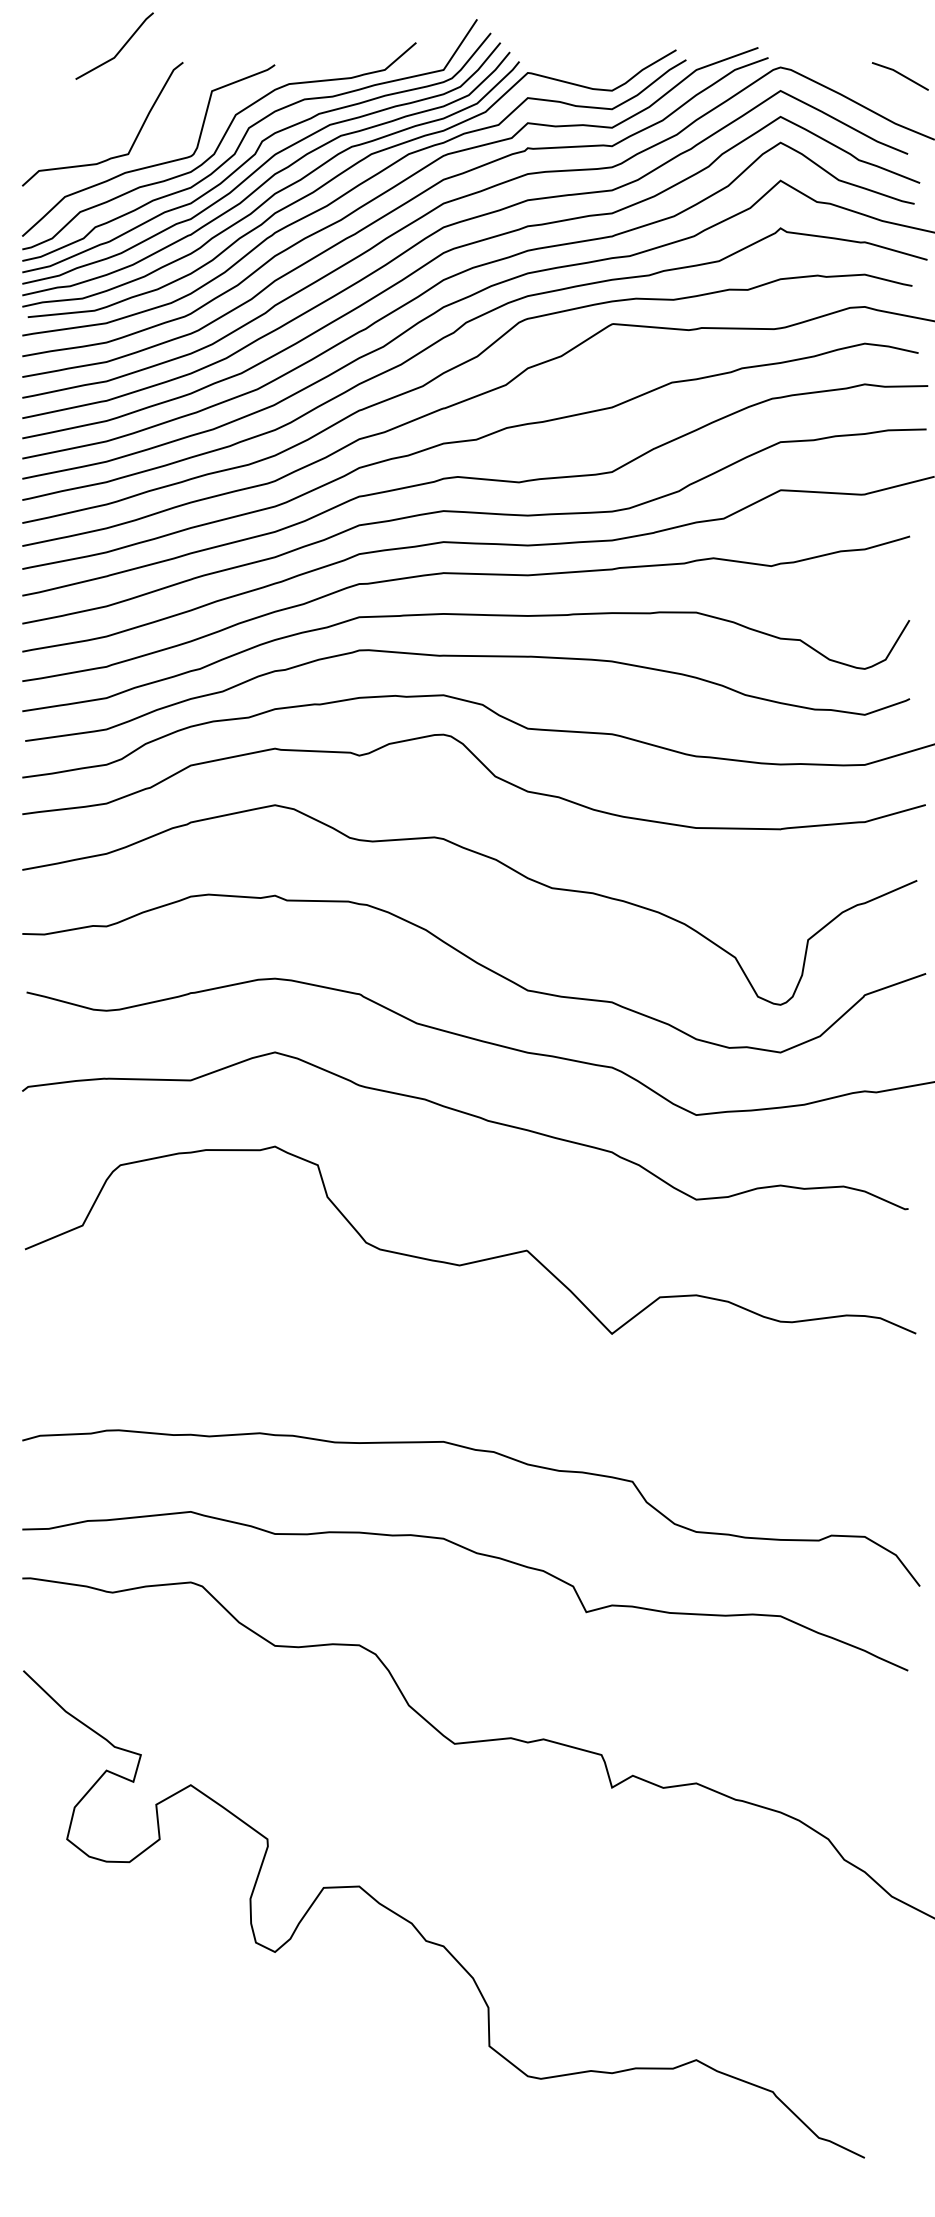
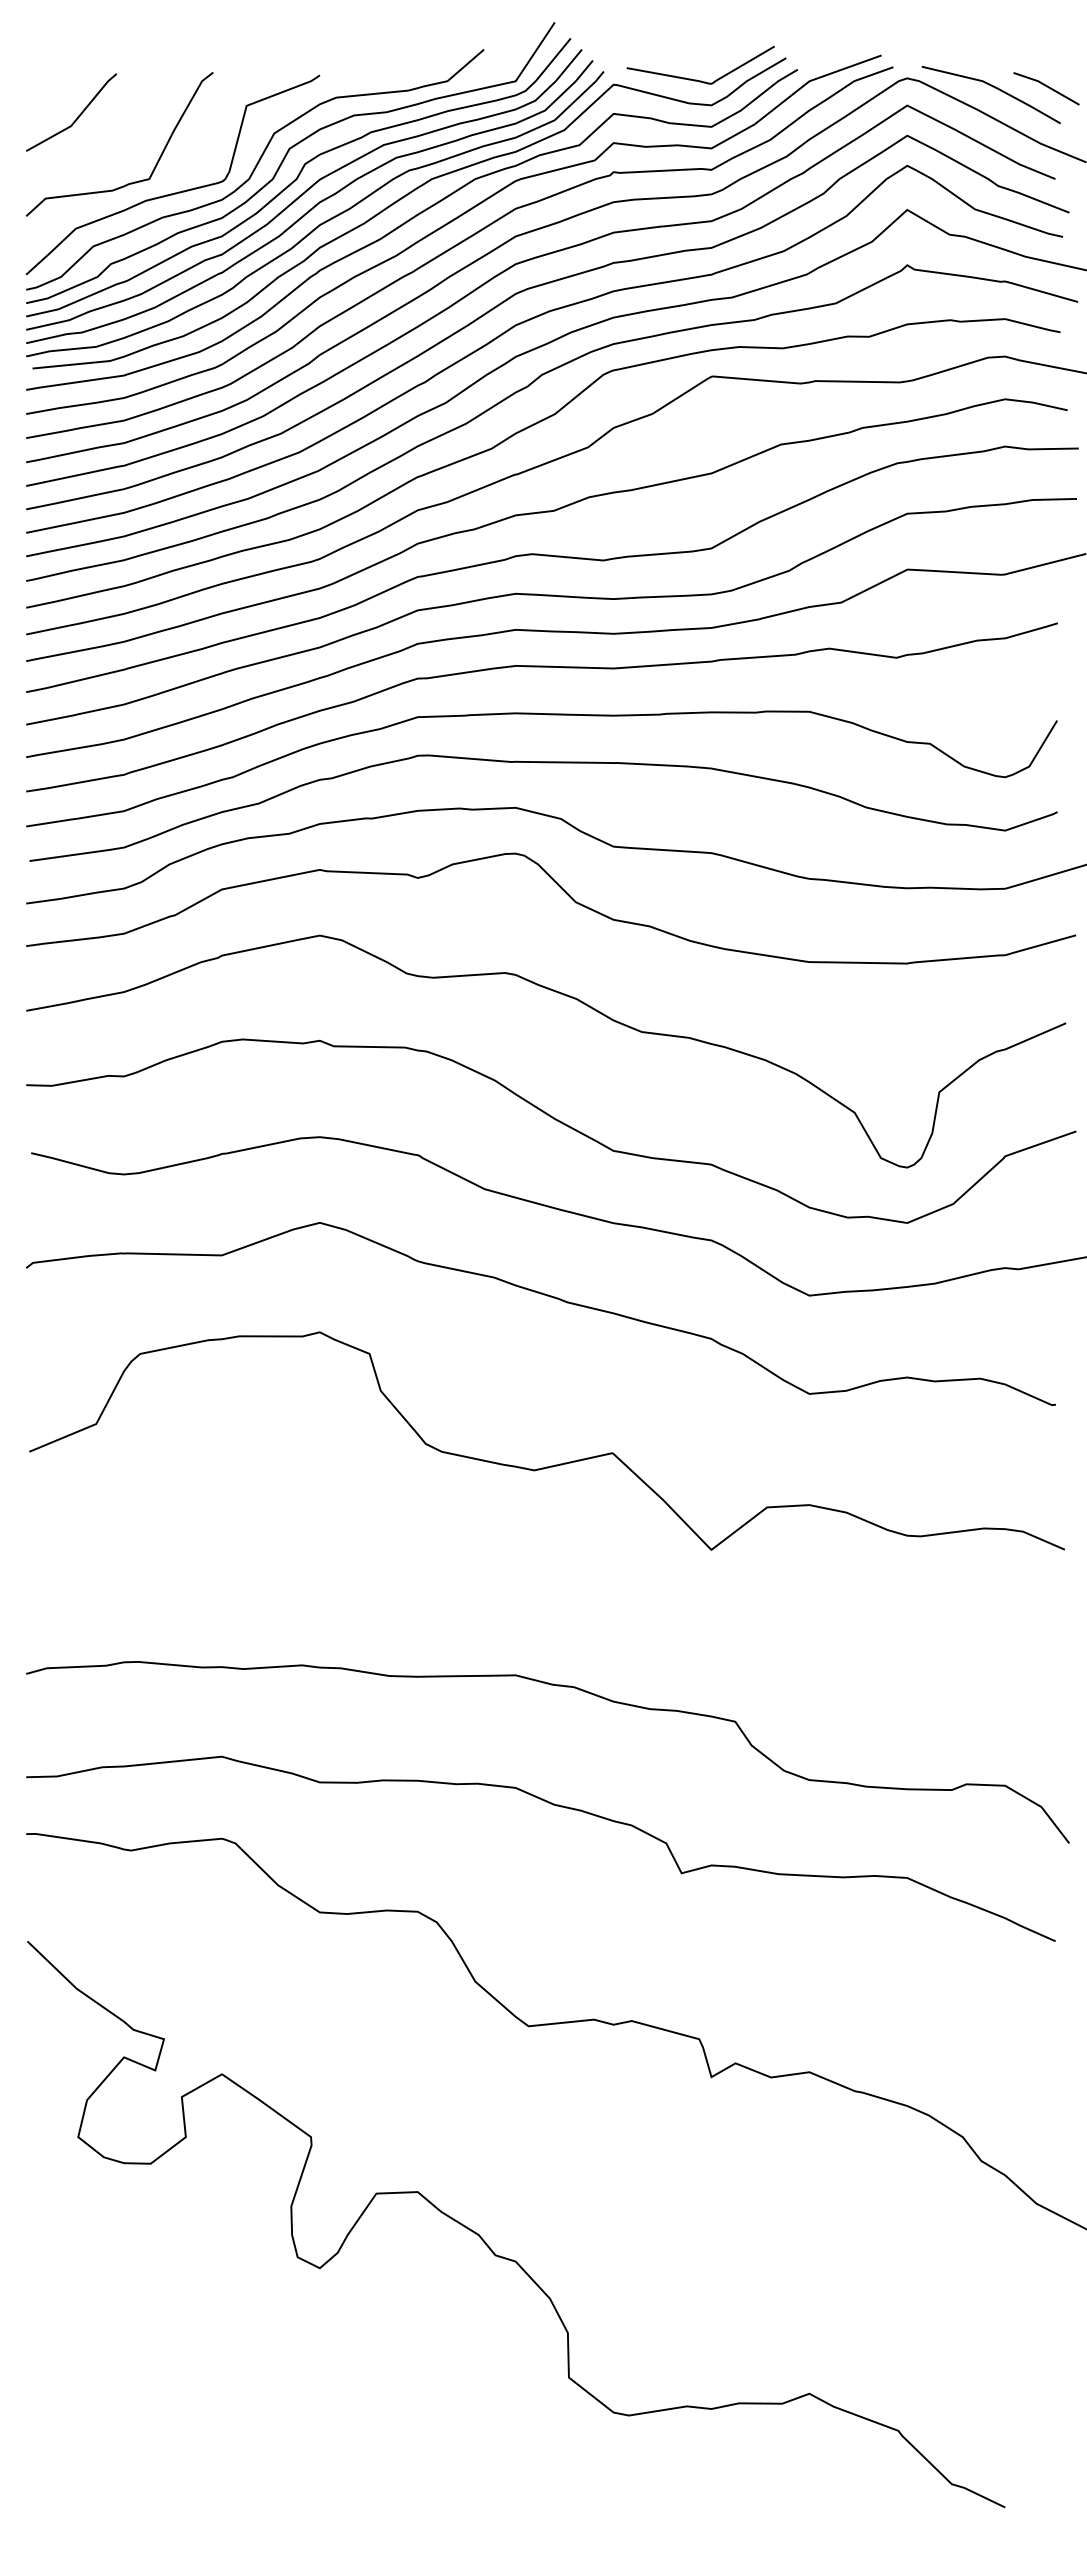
line: (119, 49) -> (77, 116), moved
curve: (599, 68) -> (696, 79), added
curve: (853, 75) -> (992, 87), added

